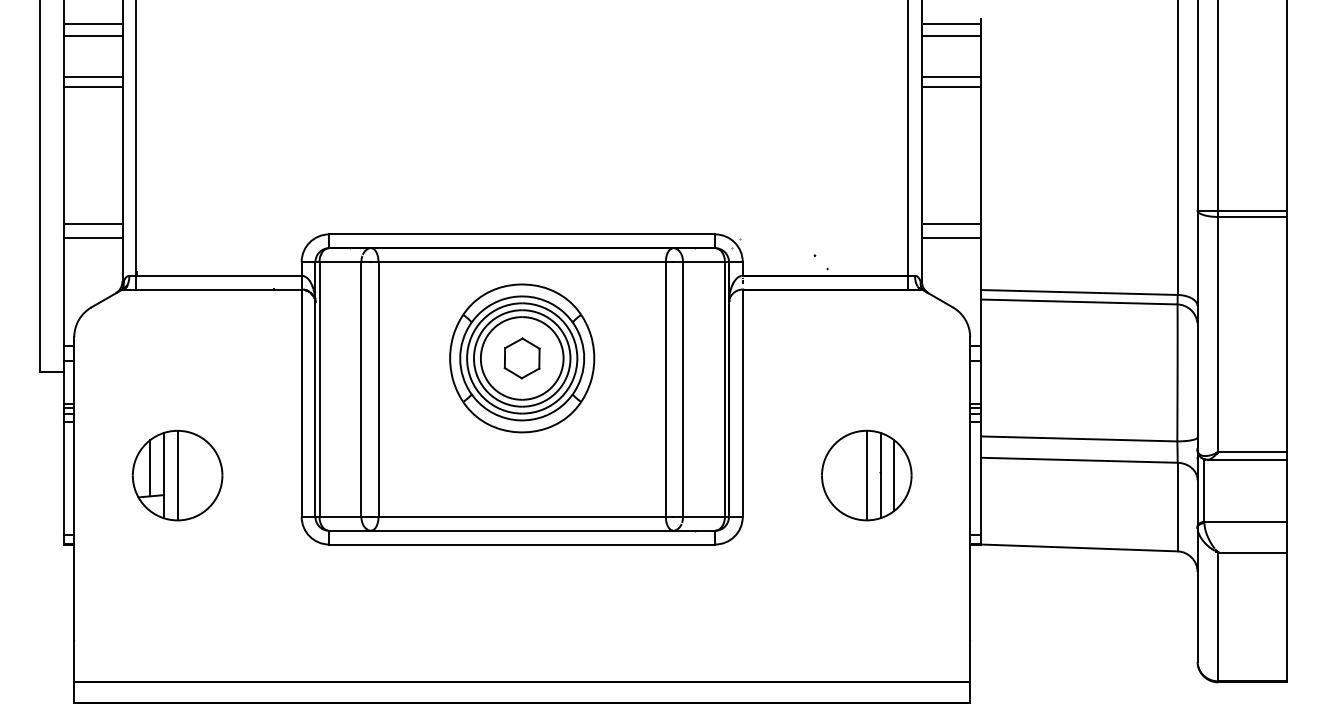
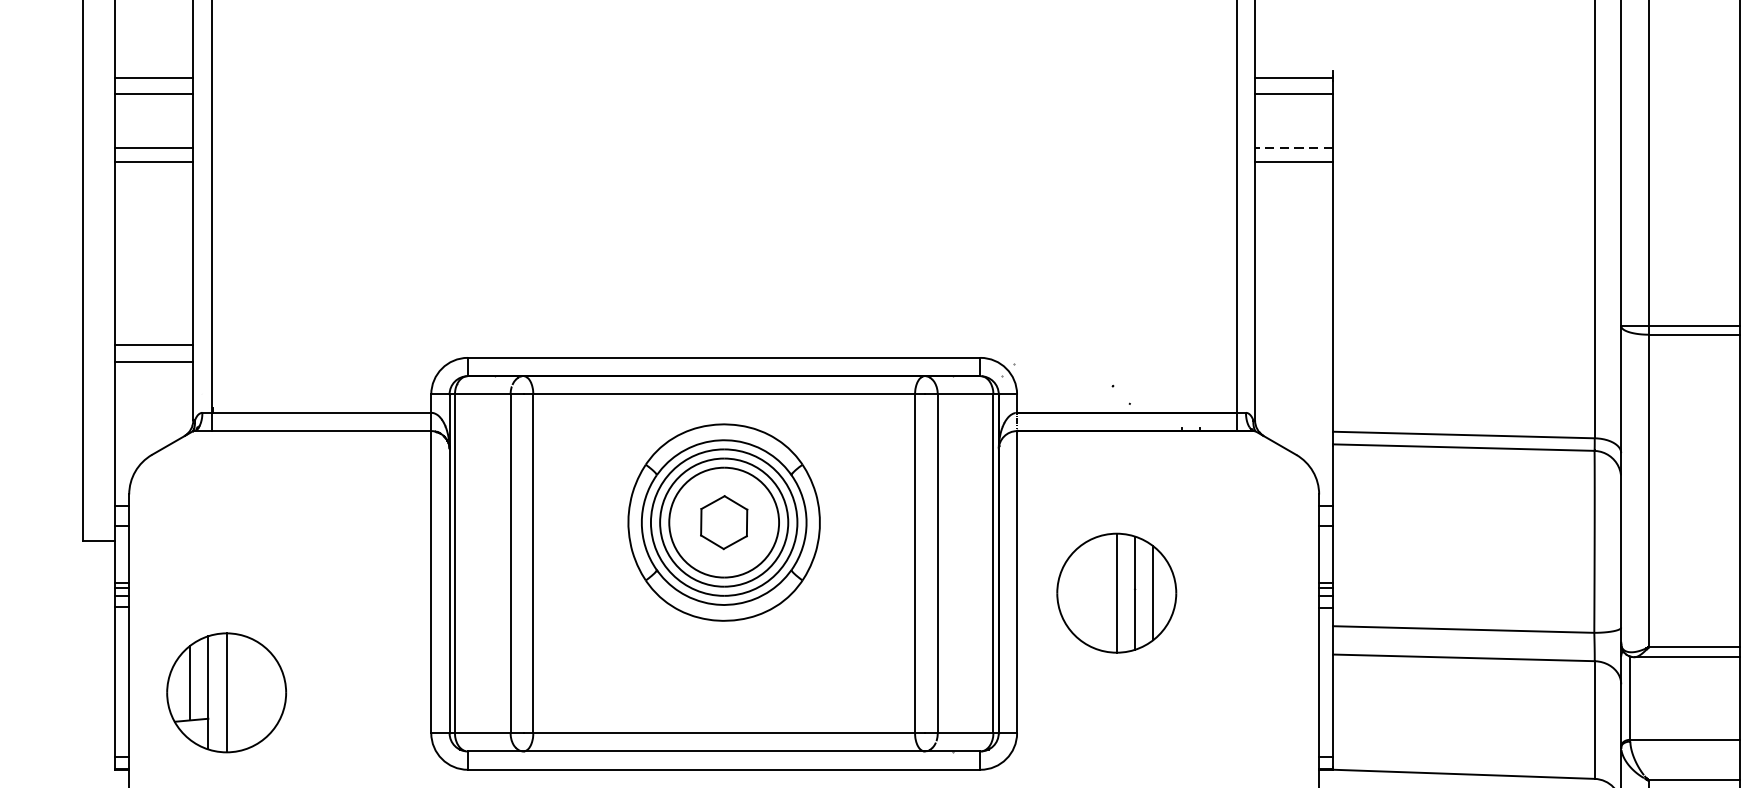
line: (950, 76) -> (1293, 148), solid -> dashed
line: (950, 224) -> (1293, 344), removed
line: (950, 237) -> (1293, 361), removed
part: (177, 475) -> (226, 692), moved
part: (866, 475) -> (1116, 593), moved

